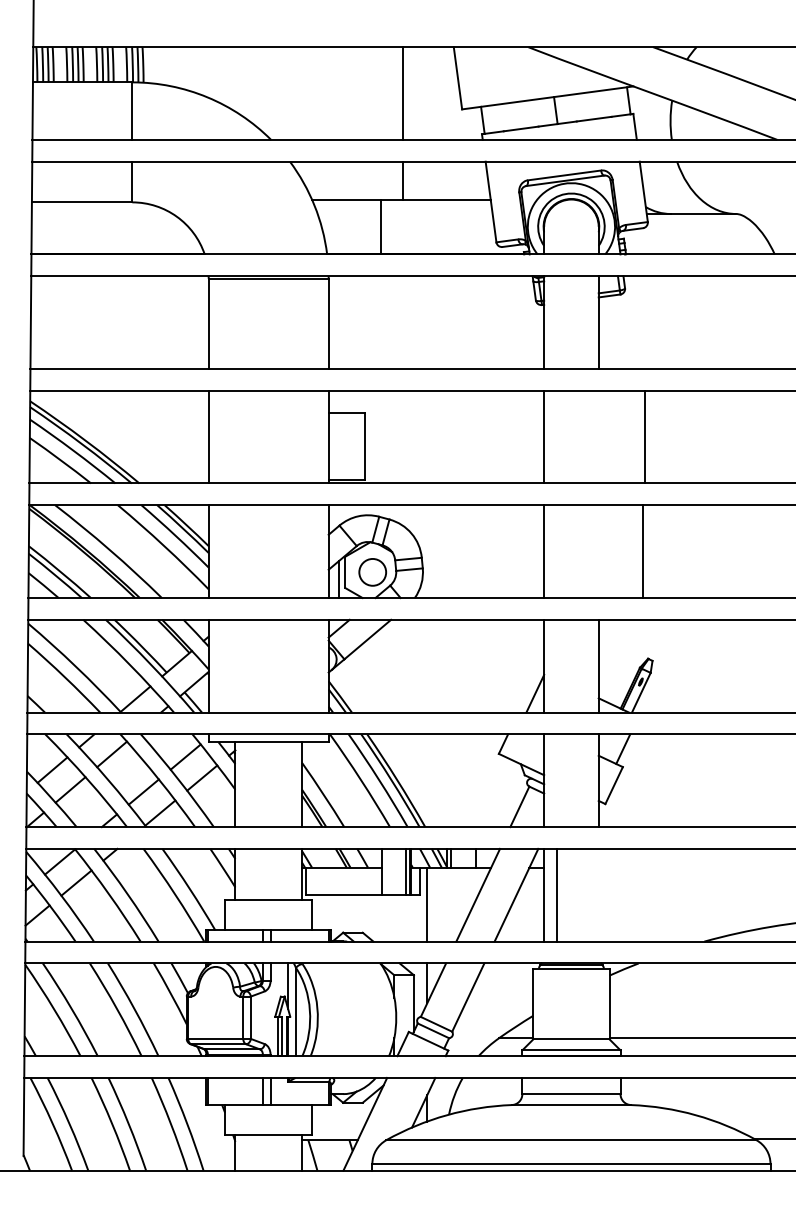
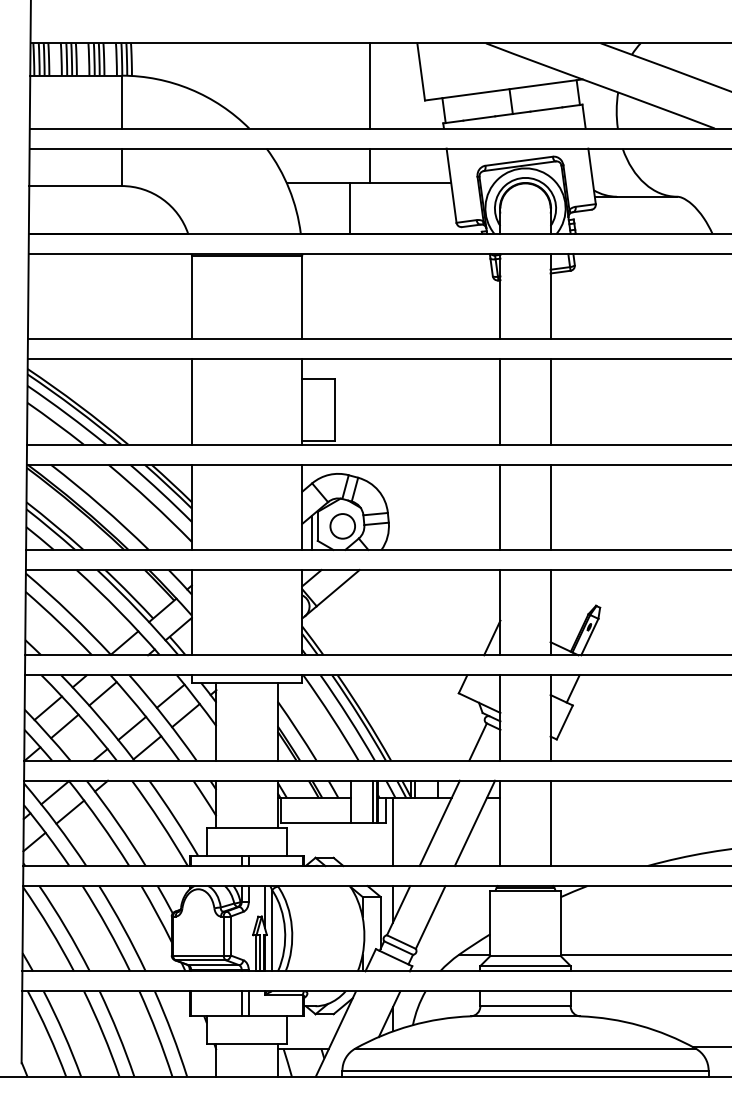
line: (645, 436) -> (550, 401), moved
line: (643, 550) -> (550, 506), moved
line: (557, 895) -> (550, 823), moved

